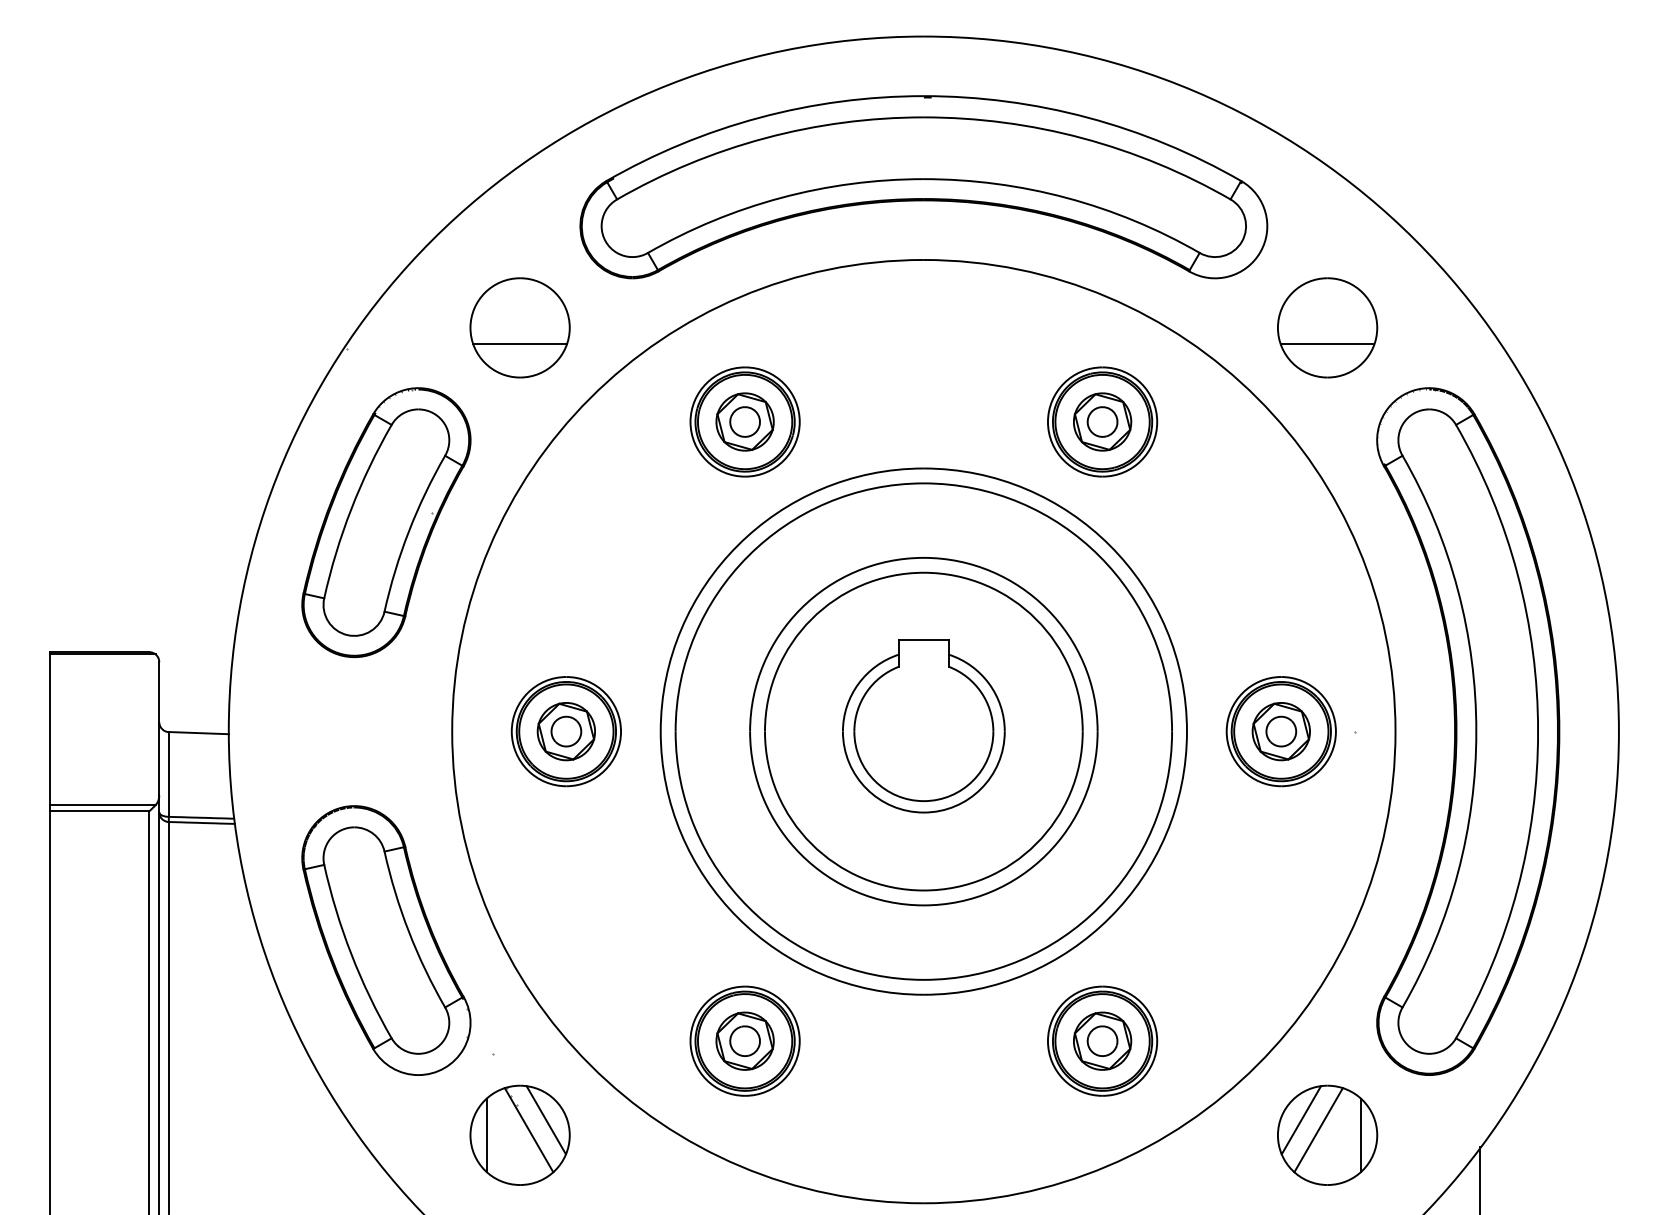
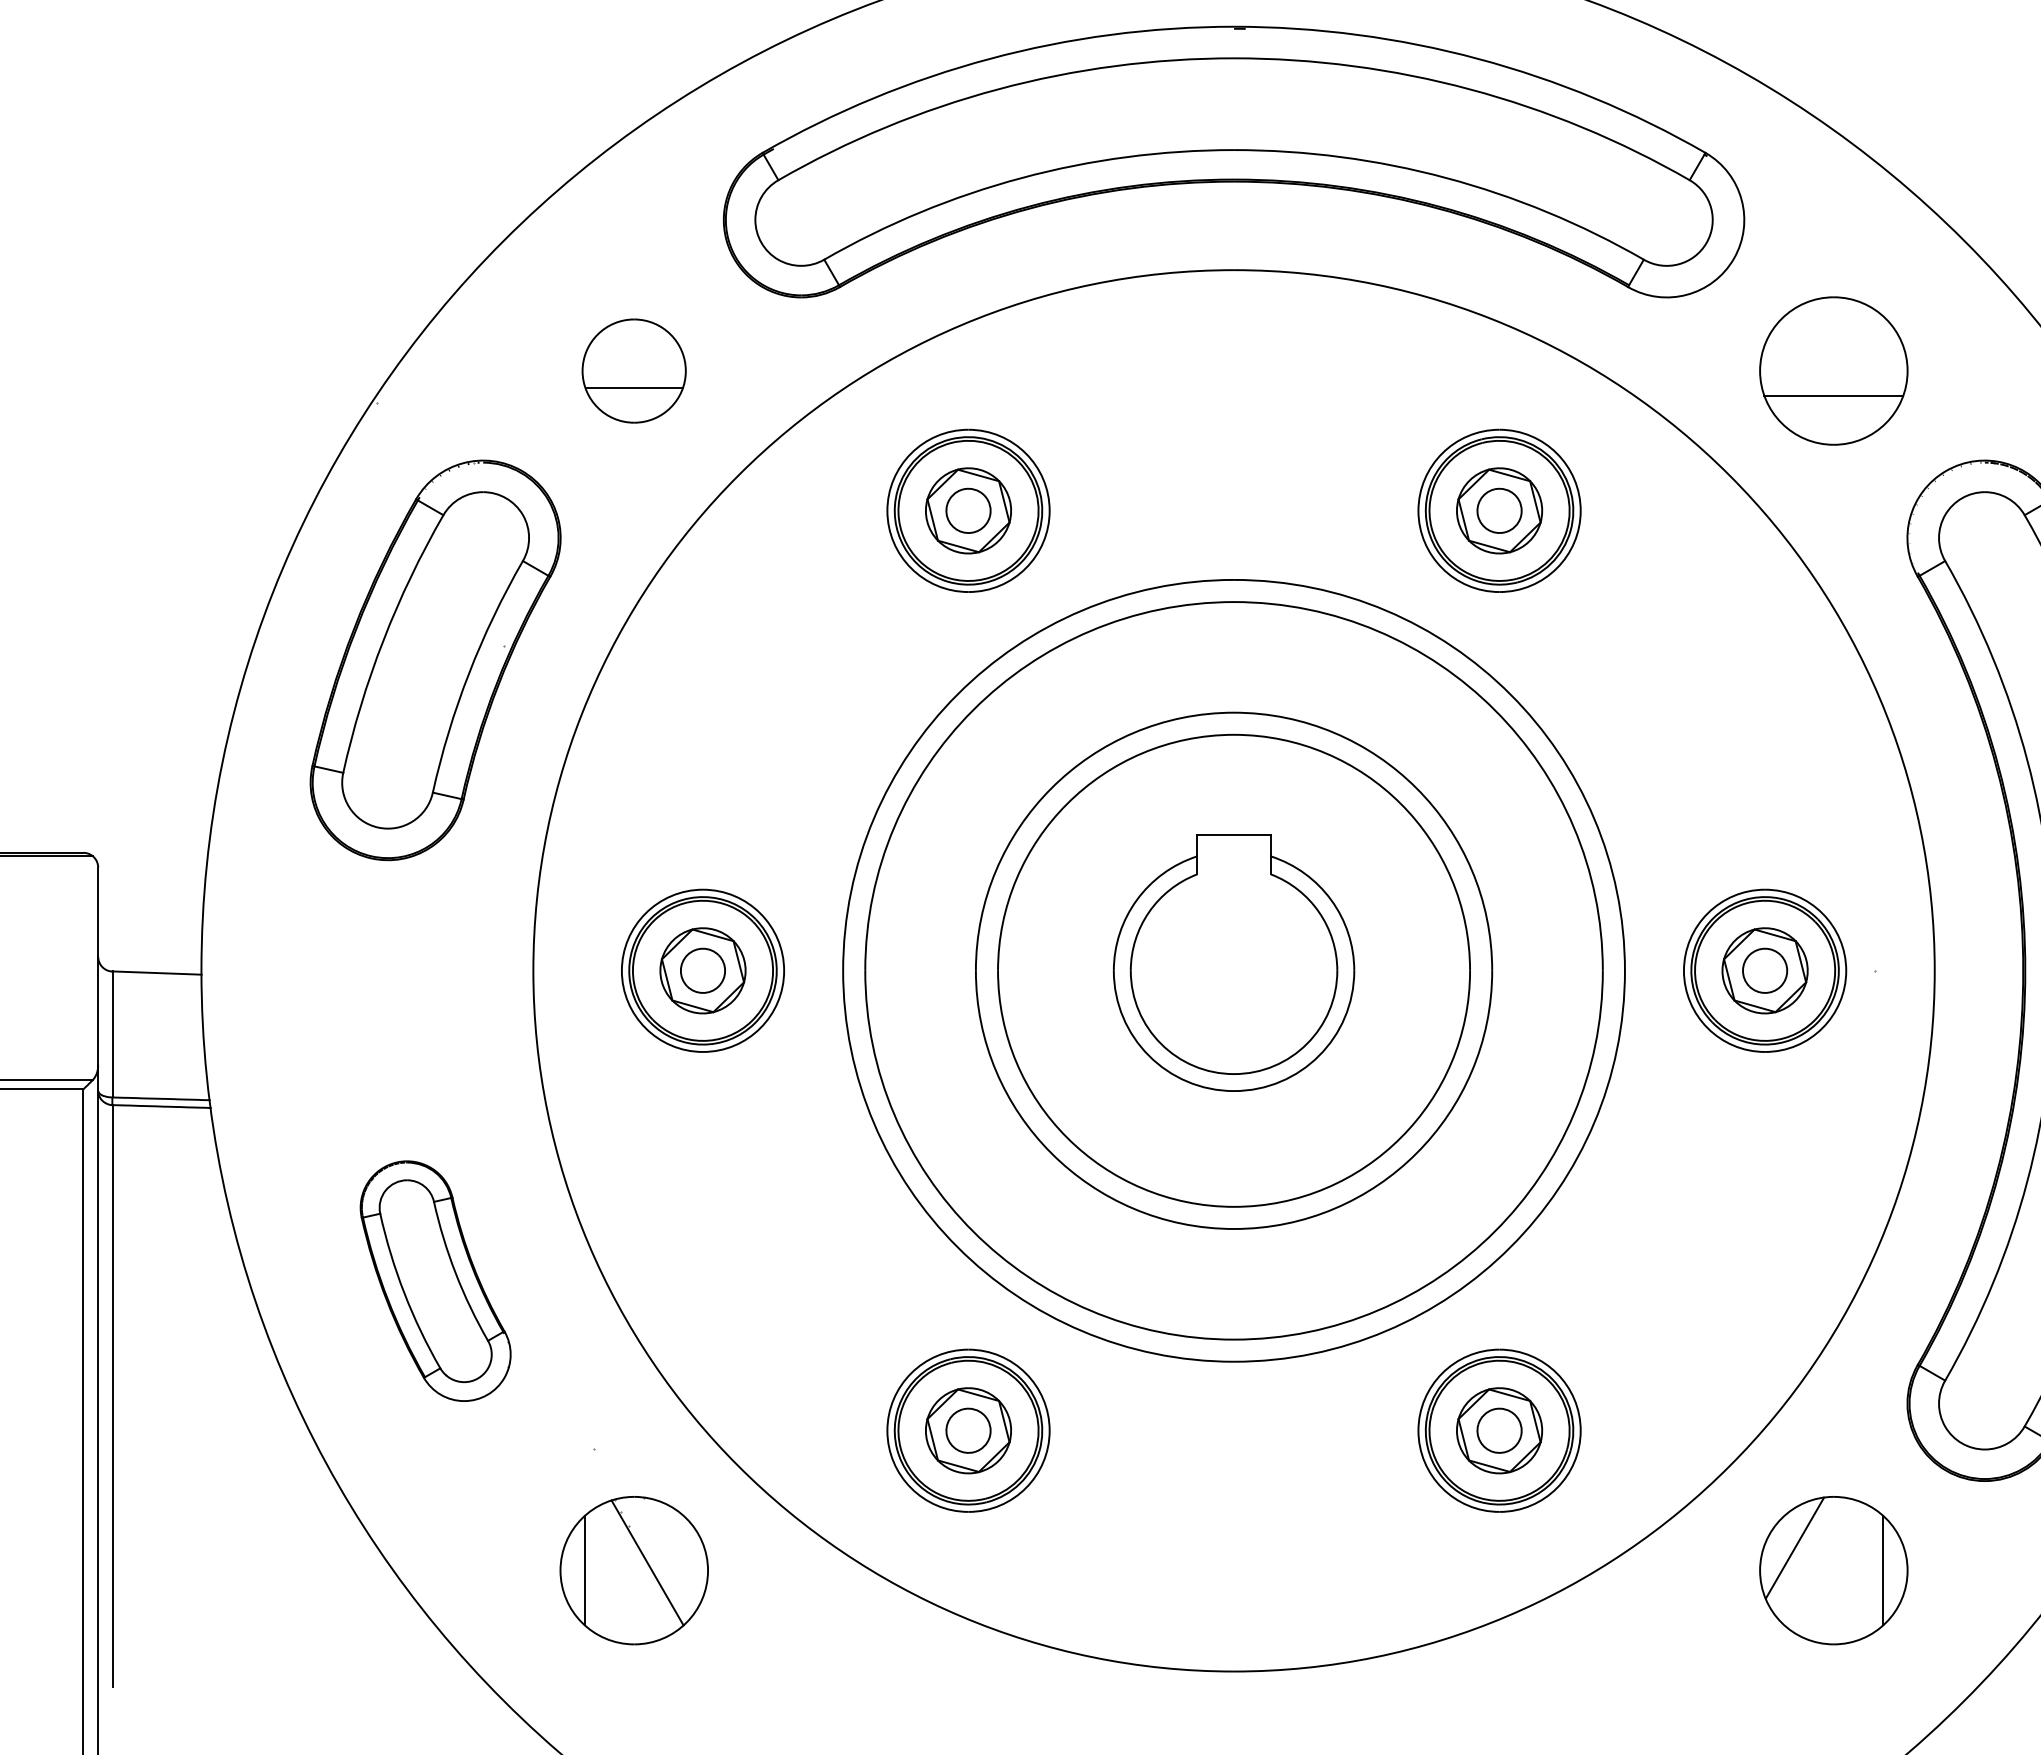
part: (519, 327) -> (633, 370), size x0.7
part: (386, 940) -> (435, 1281), size x0.6
line: (545, 1120) -> (671, 1548), removed
line: (1318, 1130) -> (1820, 1563), removed

